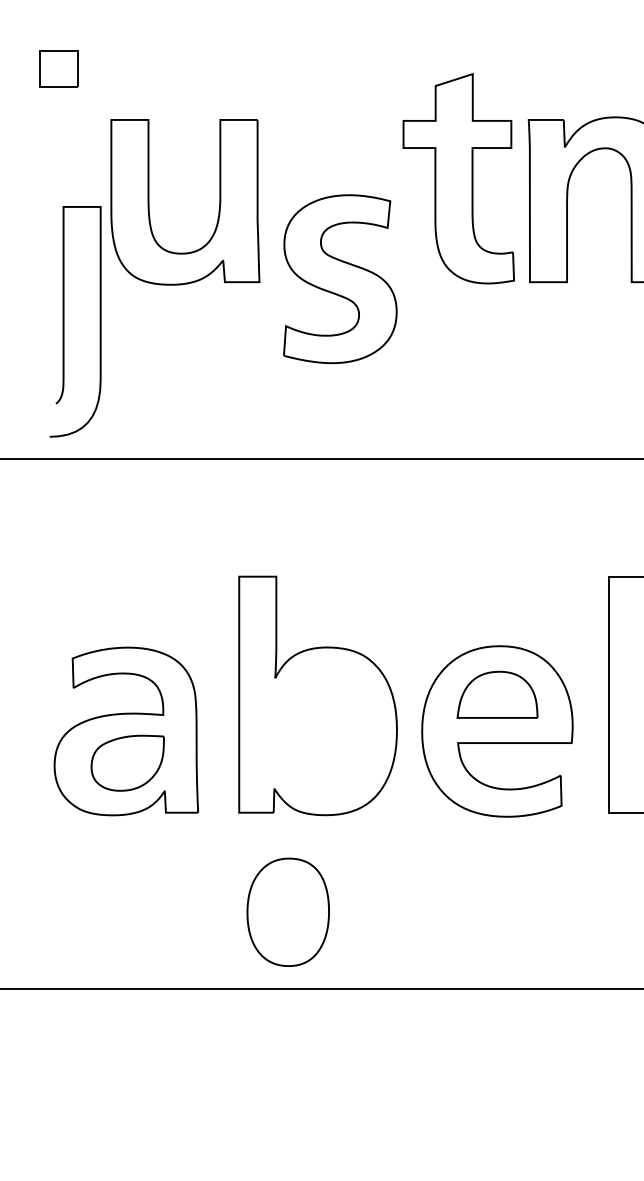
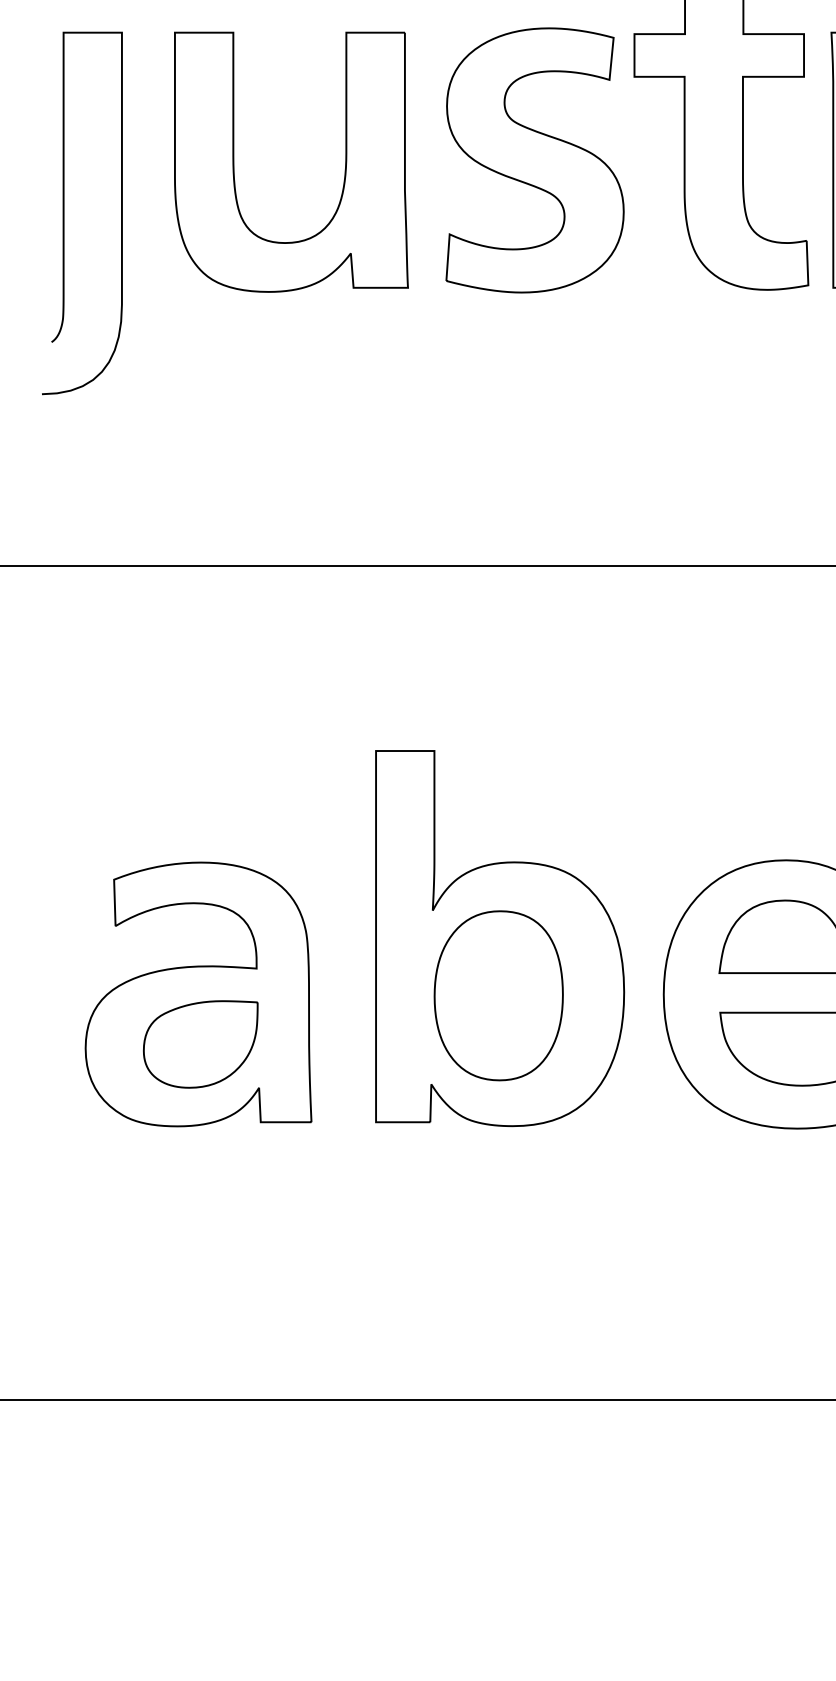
part: (340, 279) -> (535, 160), moved
curve: (64, 321) -> (65, 212), moved
part: (287, 911) -> (497, 994), moved

